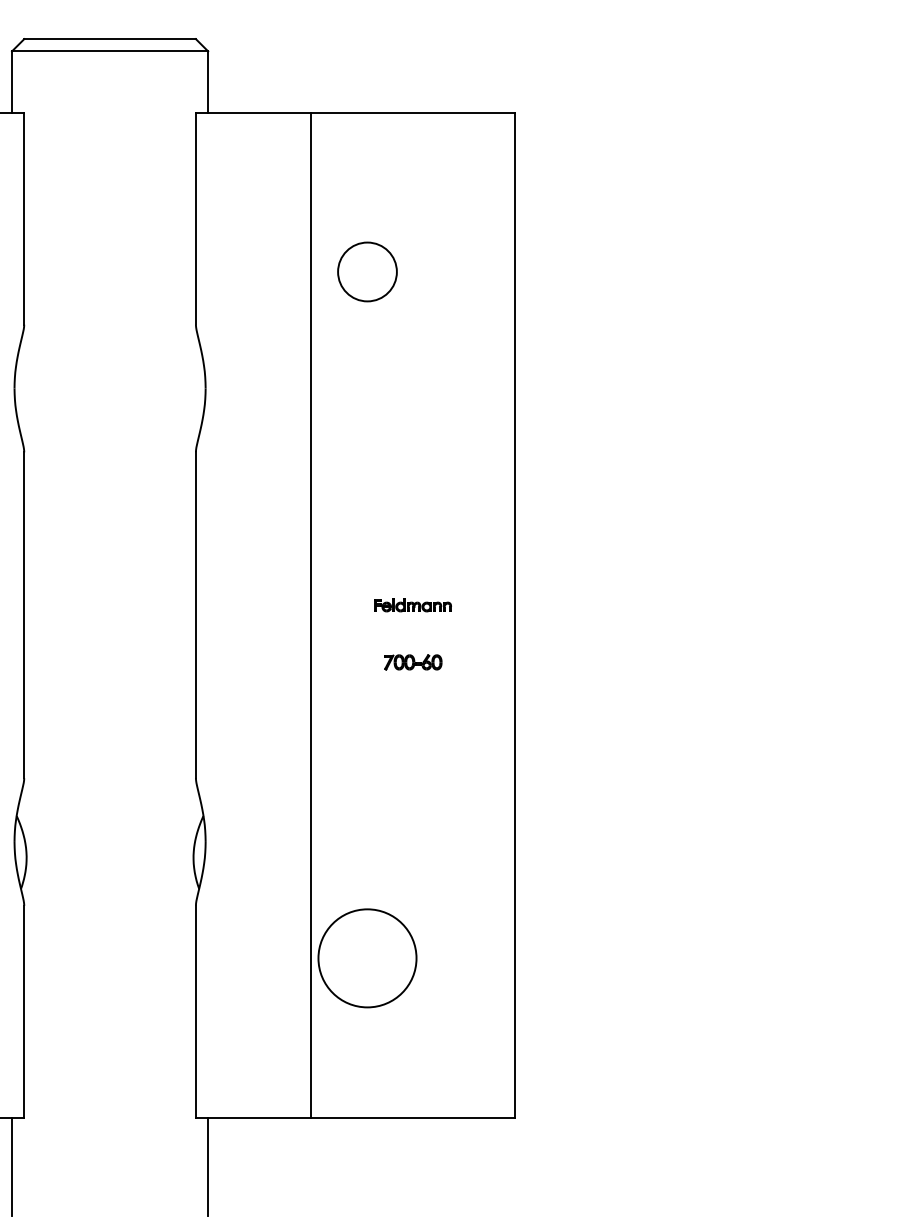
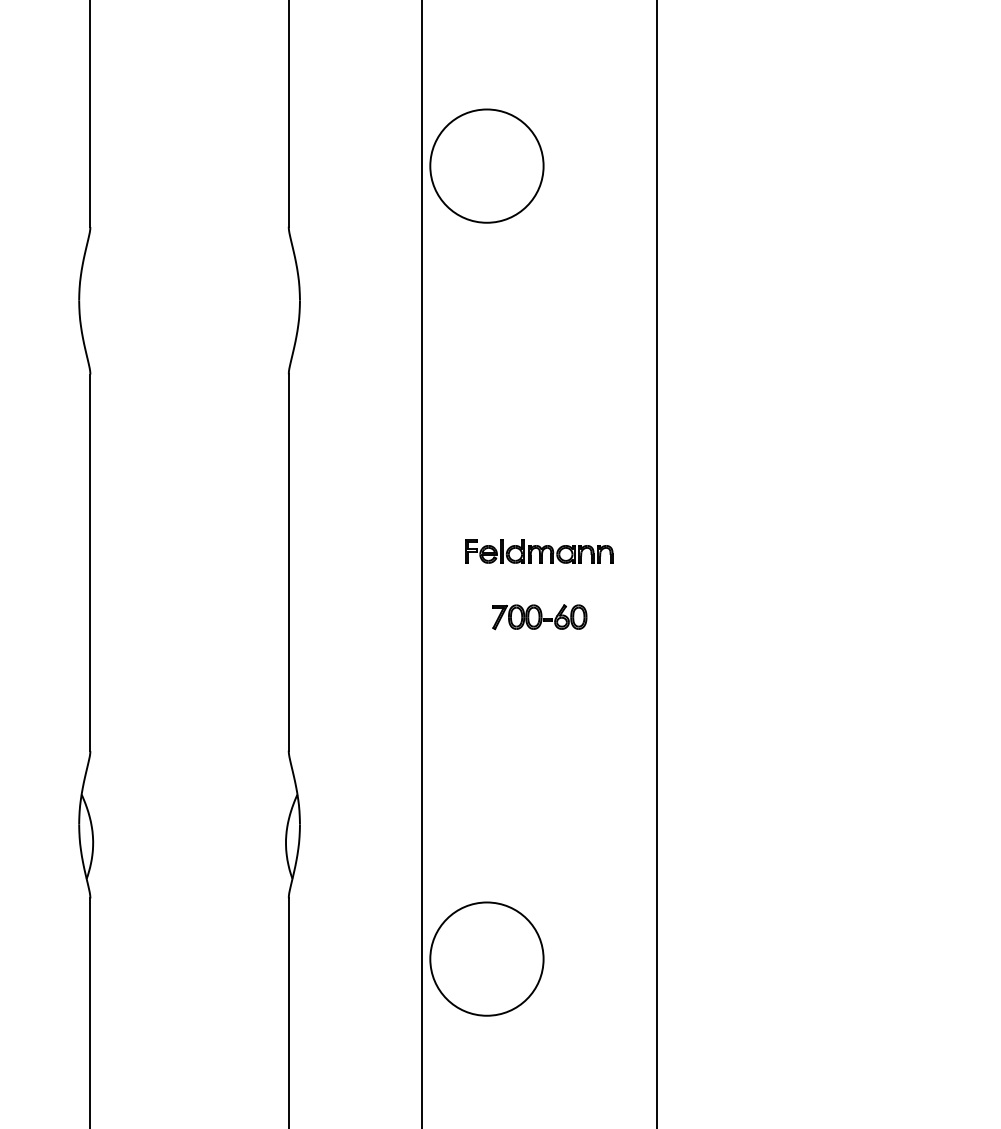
circle: (367, 271) -> (486, 165), size x1.67
part: (413, 605) -> (540, 551), size x1.67
part: (413, 662) -> (540, 617), size x1.43

